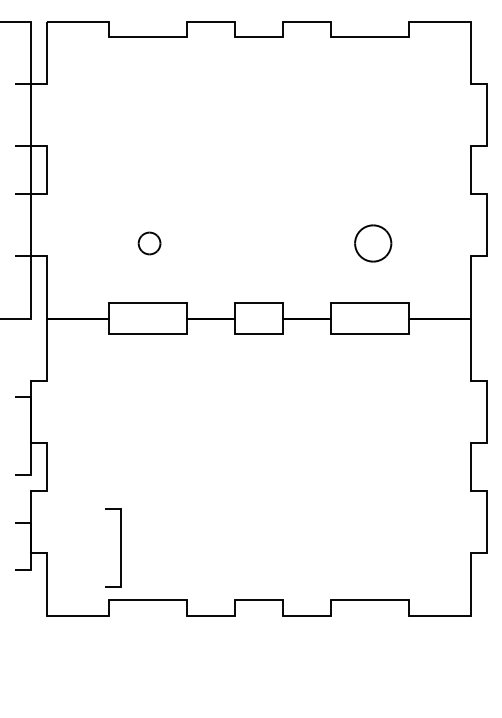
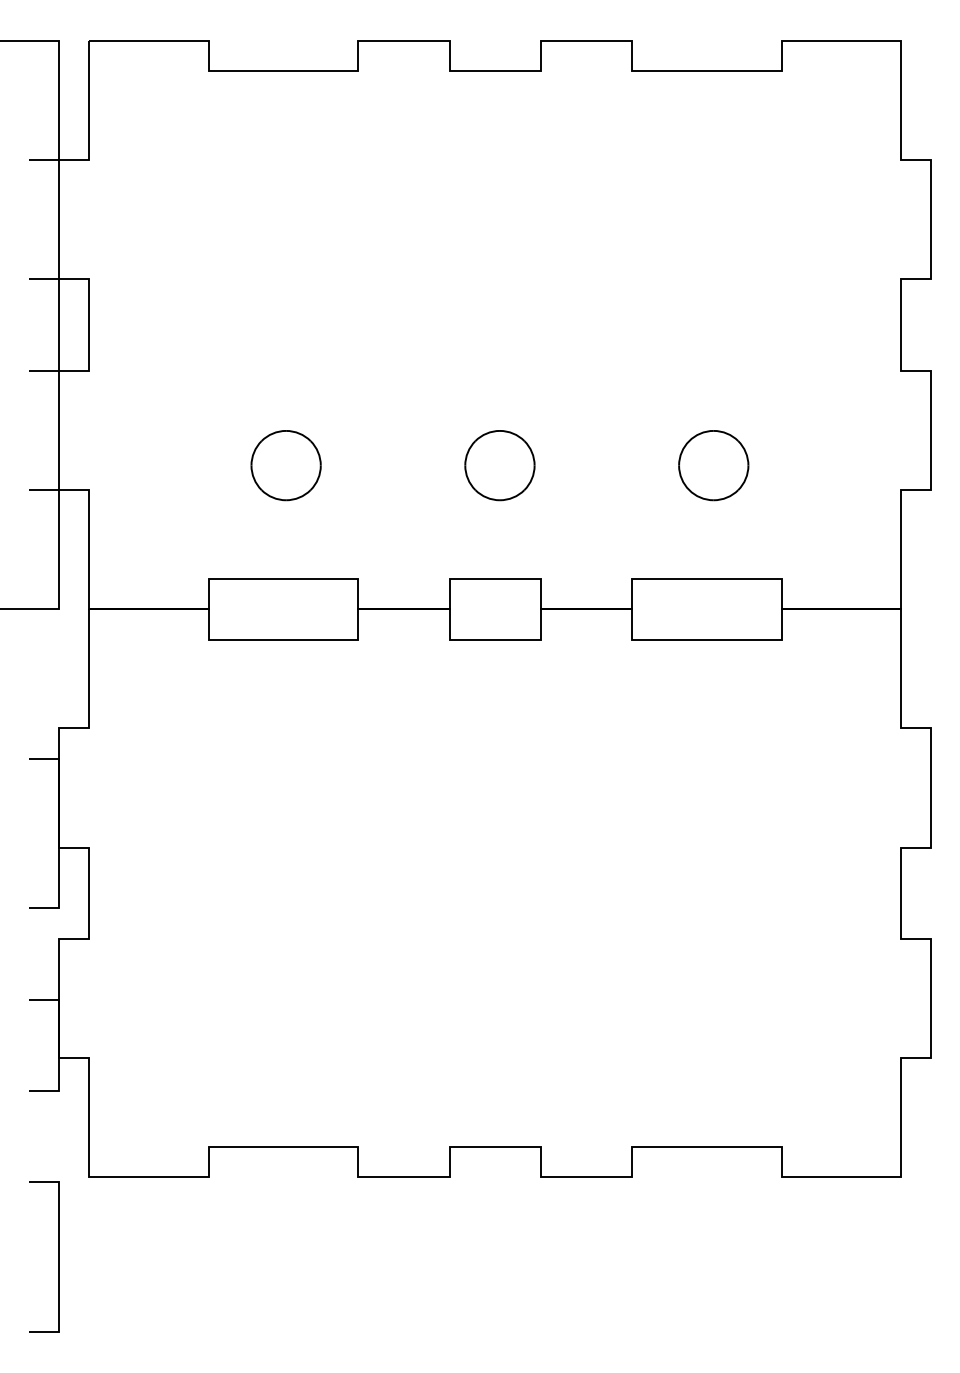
part: (149, 243) -> (285, 465), size x1.67
part: (261, 243) -> (500, 465), added
line: (120, 547) -> (58, 1255), moved

